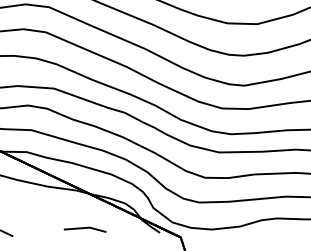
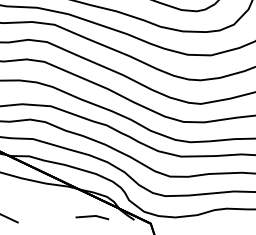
part: (85, 229) -> (92, 217), moved

